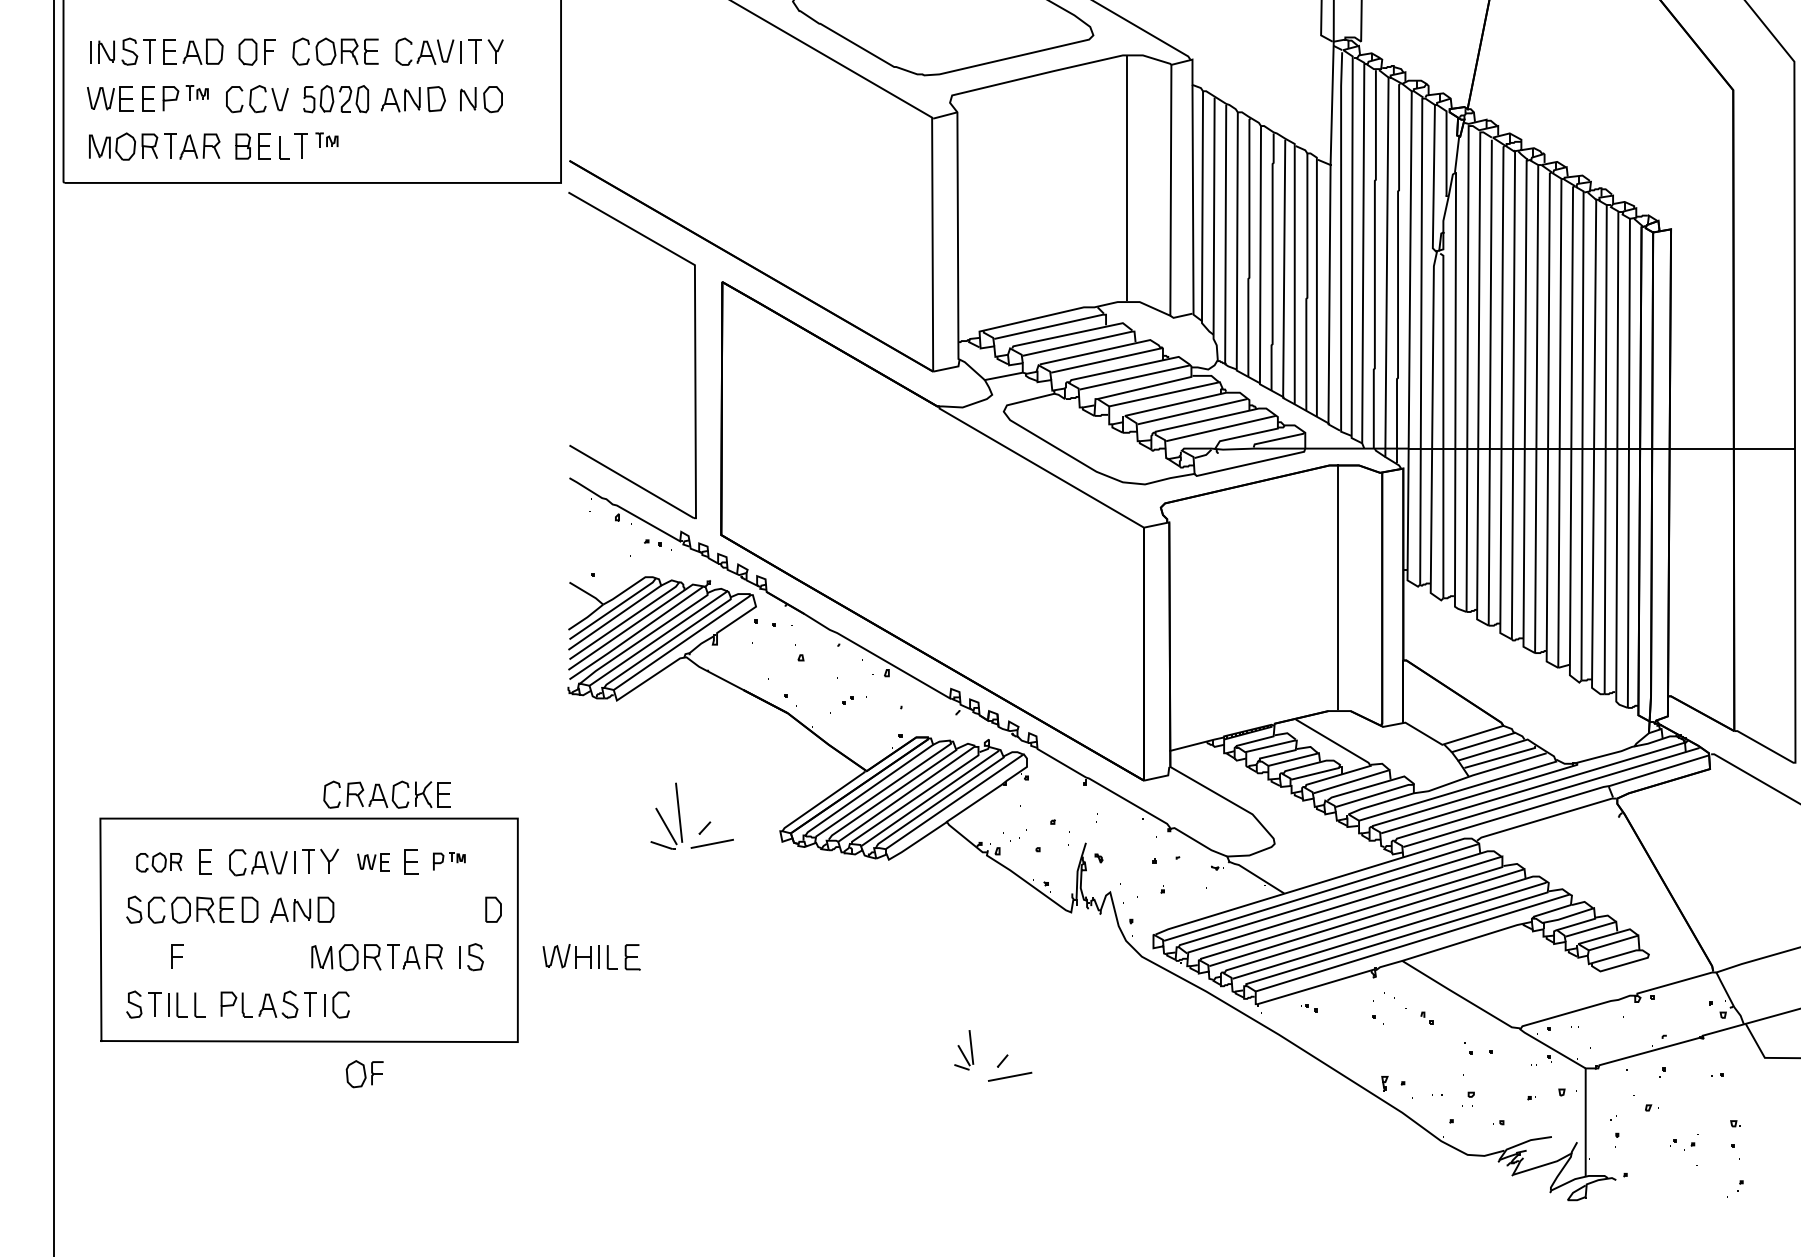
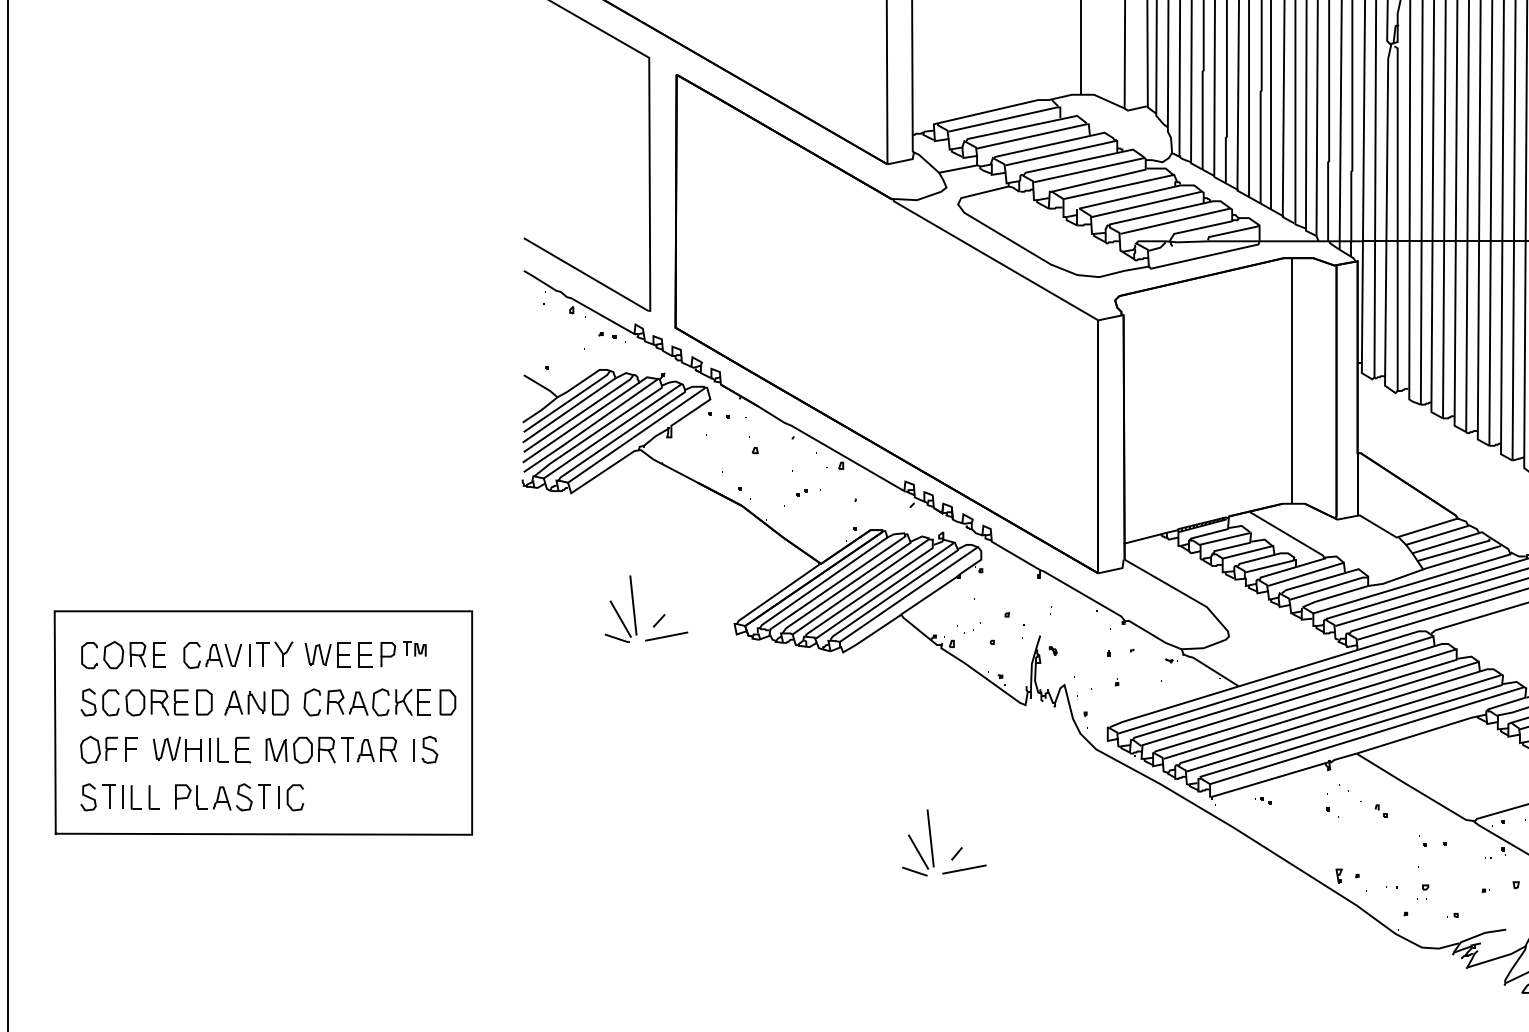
part: (386, 794) -> (366, 702), moved
part: (373, 861) -> (327, 654), size x1.43
part: (449, 861) -> (403, 654), size x1.43
part: (158, 862) -> (112, 655), size x1.43
part: (591, 957) -> (201, 750), moved
part: (963, 1049) -> (917, 842), size x1.67
part: (364, 1074) -> (98, 750), moved

